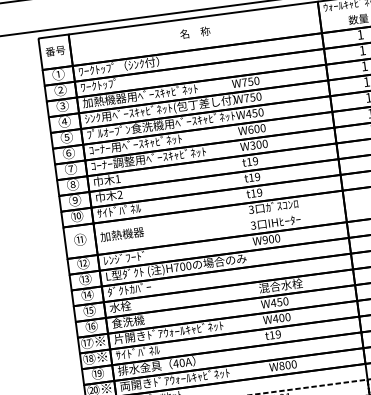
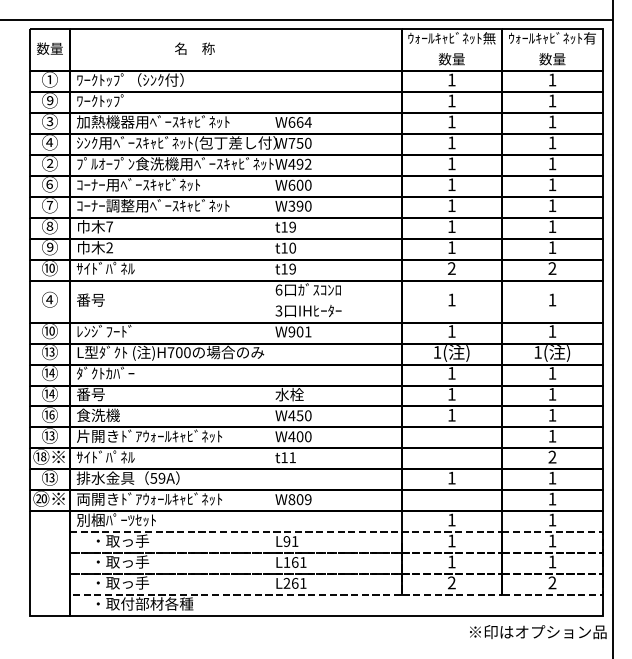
text: (194, 32) -> (194, 48), moved
text: (55, 50) -> (49, 48), 番号 -> 数量
text: (250, 81) -> (299, 121), W750 -> W664
text: (60, 89) -> (50, 100), ② -> ⑨
text: (257, 112) -> (303, 163), W450 -> W492
text: (67, 137) -> (50, 163), ⑤ -> ②
text: (258, 144) -> (299, 206), W300 -> W390
text: (257, 176) -> (292, 247), t19 -> t10
text: (117, 178) -> (109, 226), 1 -> 7
text: (251, 209) -> (278, 289), 3 -> 6
text: (122, 234) -> (105, 299), 加熱機器 -> 番号
text: (277, 238) -> (308, 331), W900 -> W901
text: (79, 239) -> (49, 299), ⑪ -> ④
text: (84, 262) -> (51, 330), ⑫ -> ⑩
text: (280, 285) -> (304, 394), 混合水栓 -> 水栓
text: (120, 306) -> (90, 394), 水栓 -> 番号
text: (90, 310) -> (51, 393), ⑮ -> ⑭
text: (278, 334) -> (292, 457), t19 -> t11
text: (92, 341) -> (48, 435), ⑰※ -> ⑬
text: (178, 363) -> (157, 478), 40A -> 59A
text: (293, 364) -> (307, 499), W800 -> W809
text: (99, 373) -> (51, 477), ⑲ -> ⑬

